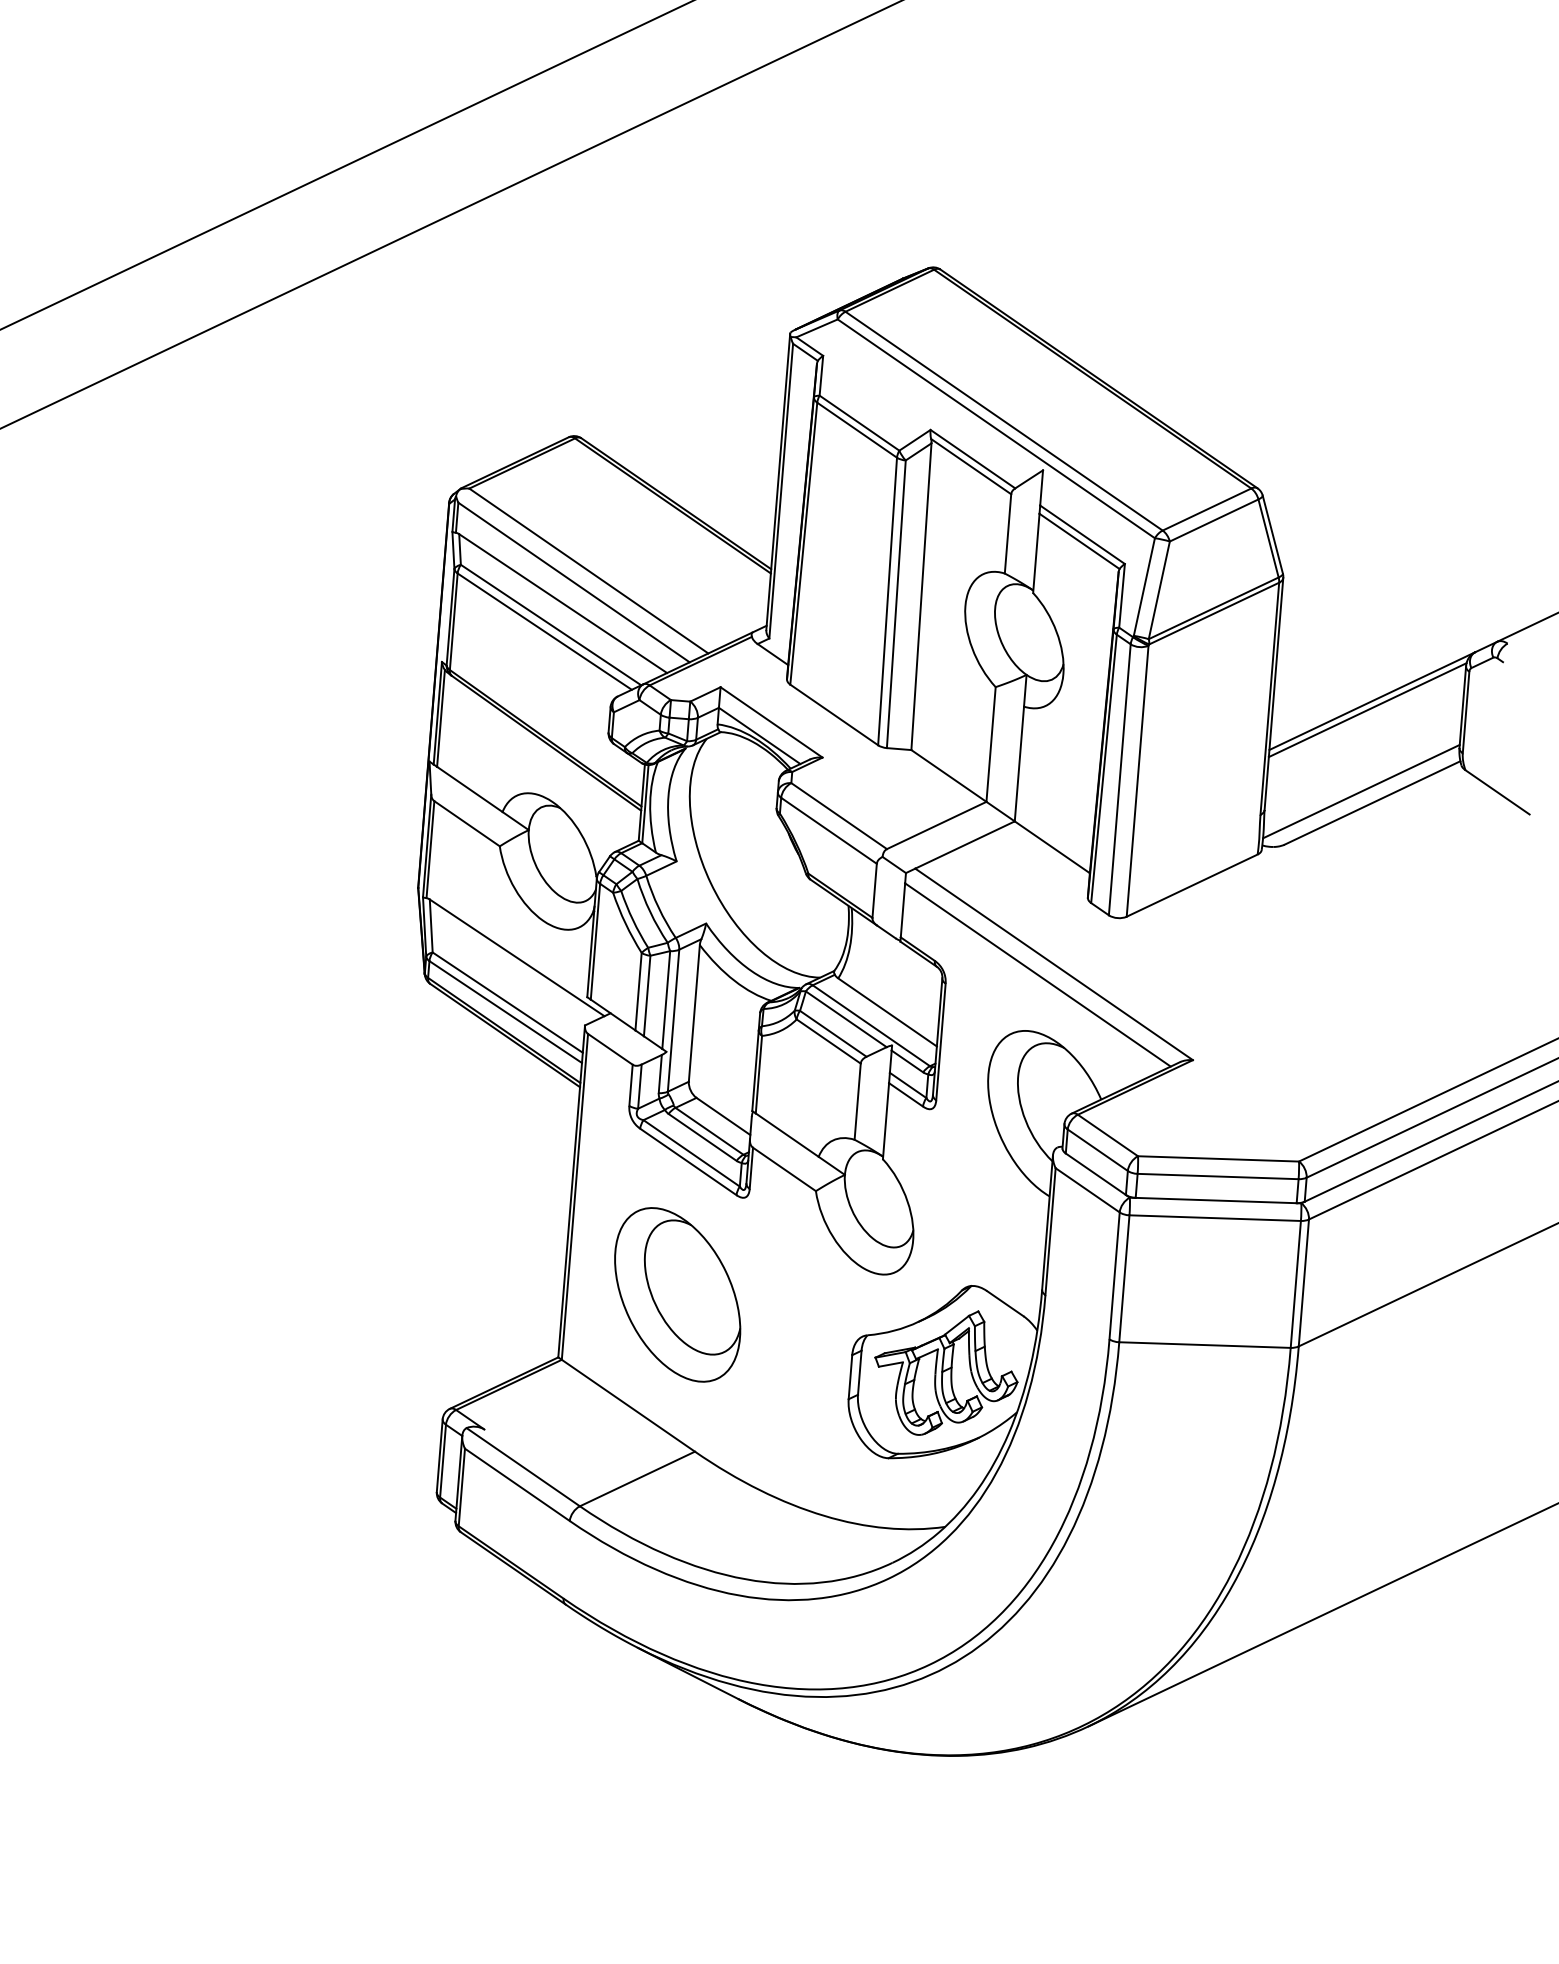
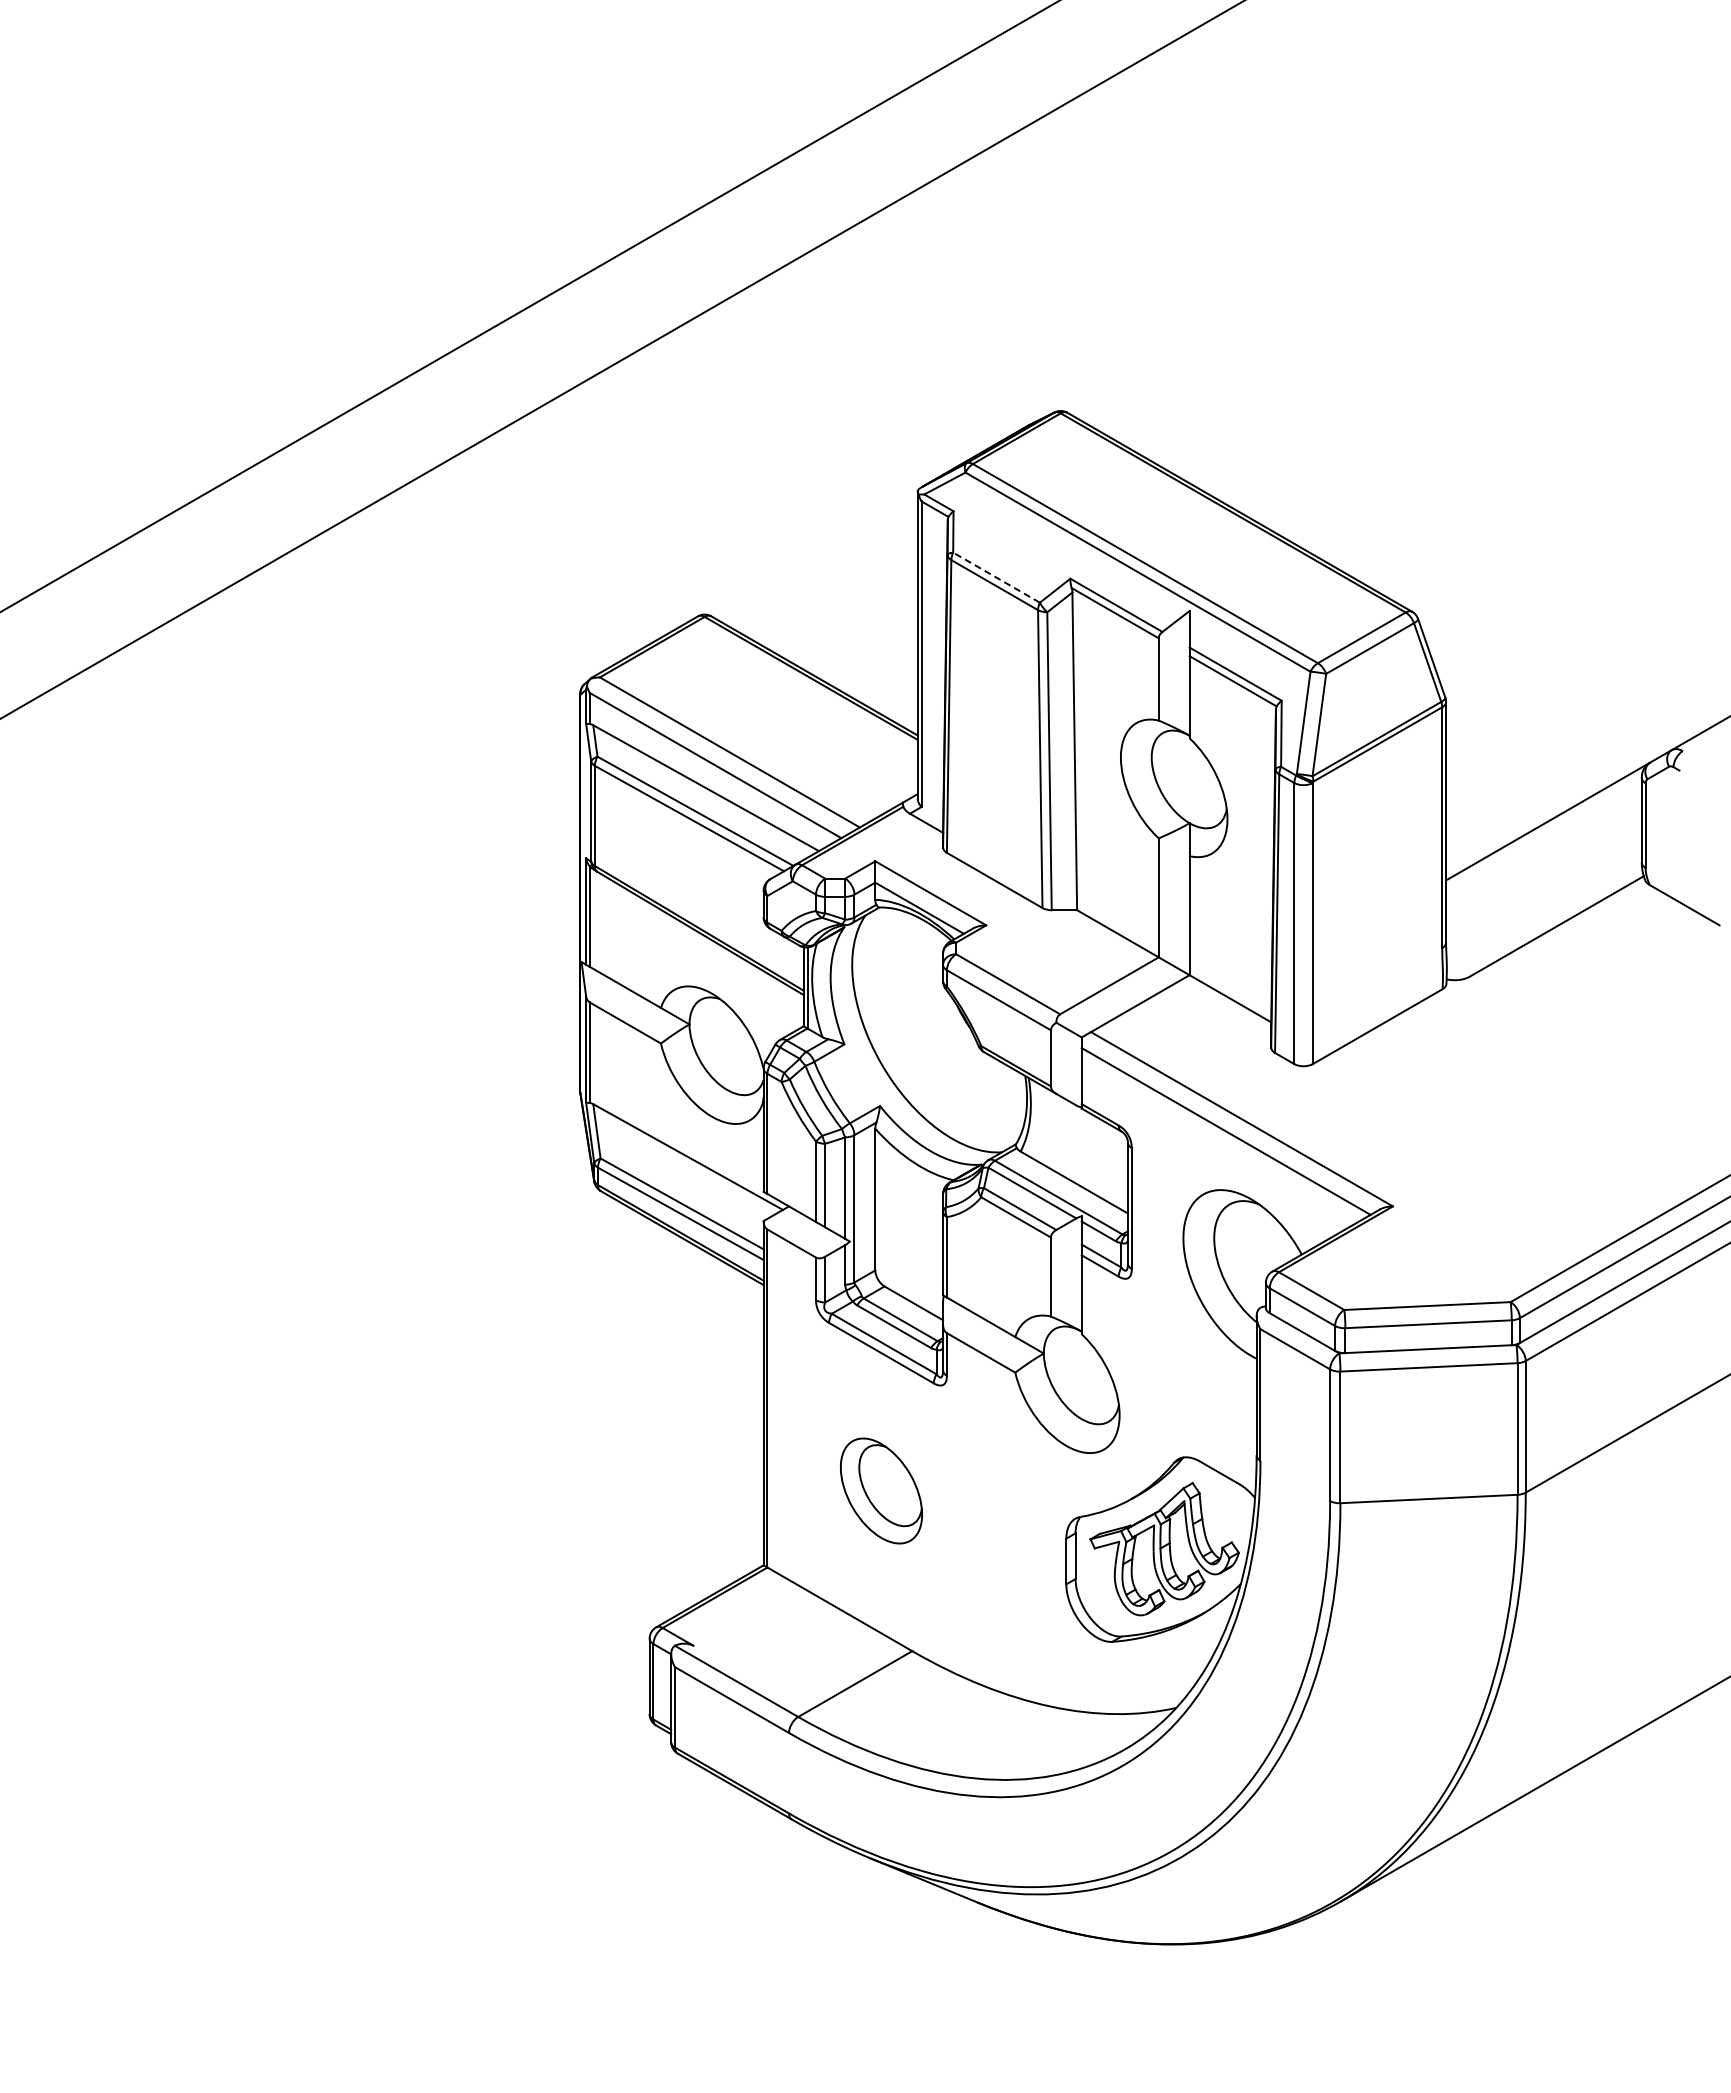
line: (859, 423) -> (996, 577), solid -> dashed
line: (1368, 709) -> (1544, 830), removed
line: (1360, 791) -> (1543, 915), removed
part: (677, 1294) -> (881, 1490), size x0.6

